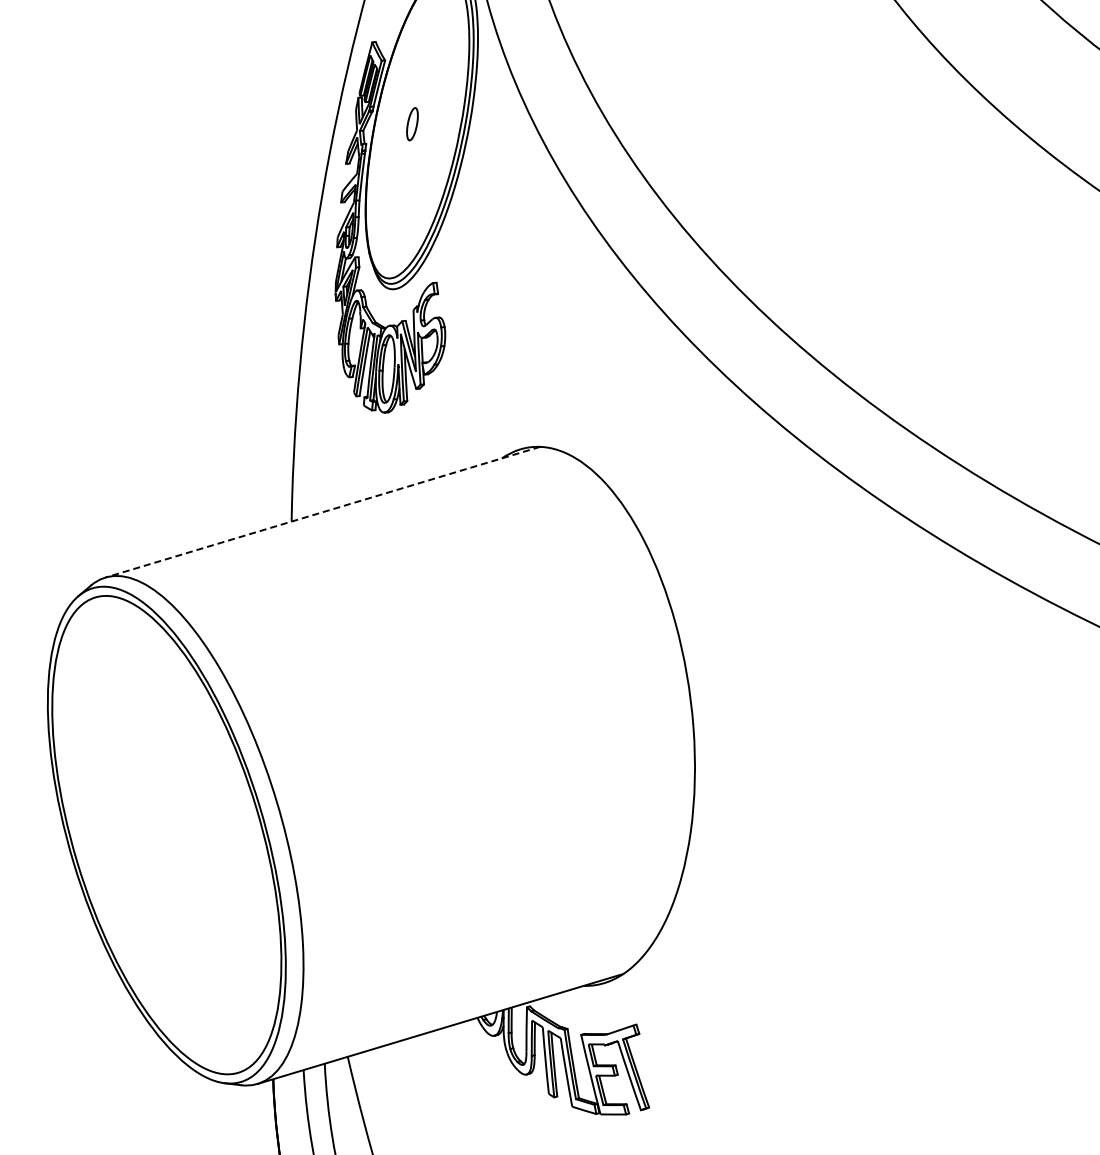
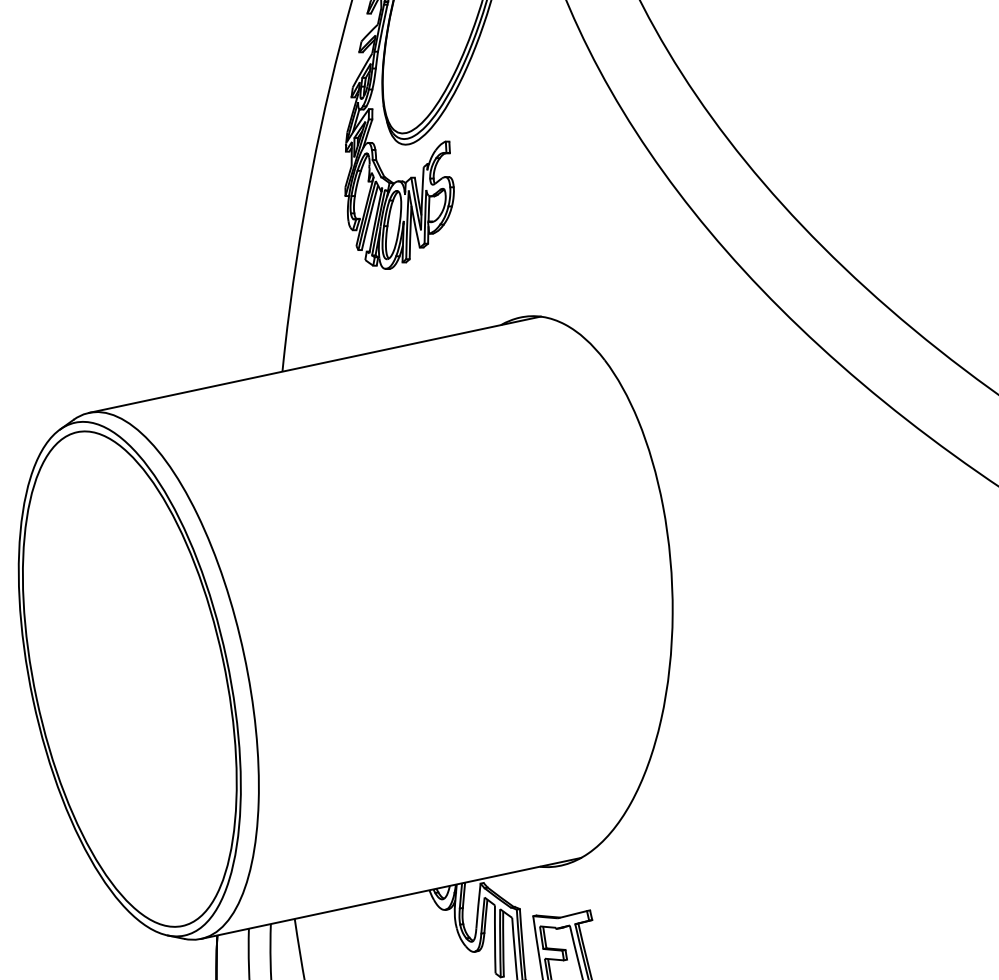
line: (322, 512) -> (314, 365), dashed -> solid

